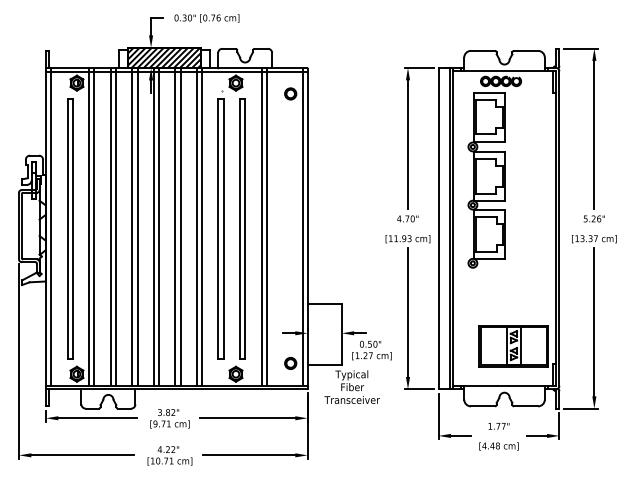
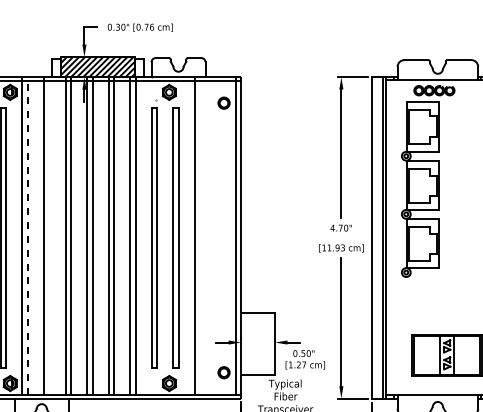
line: (116, 226) -> (49, 235), removed
line: (266, 226) -> (199, 235), removed
line: (94, 227) -> (27, 236), solid -> dashed

